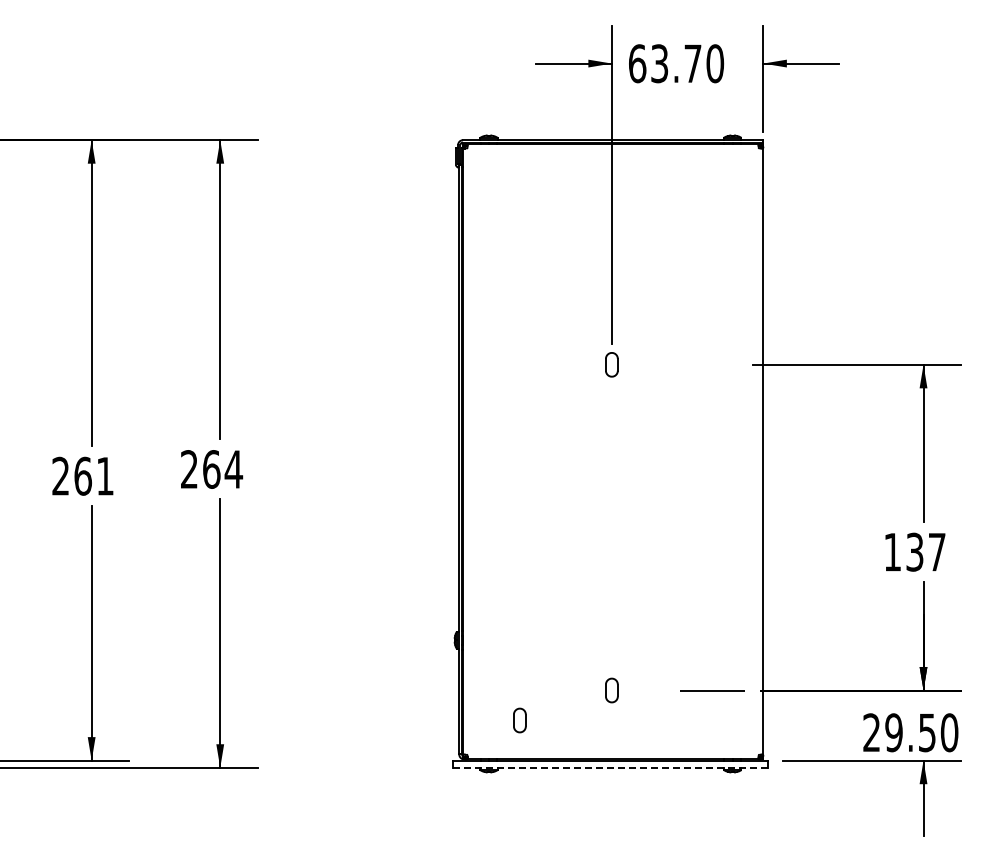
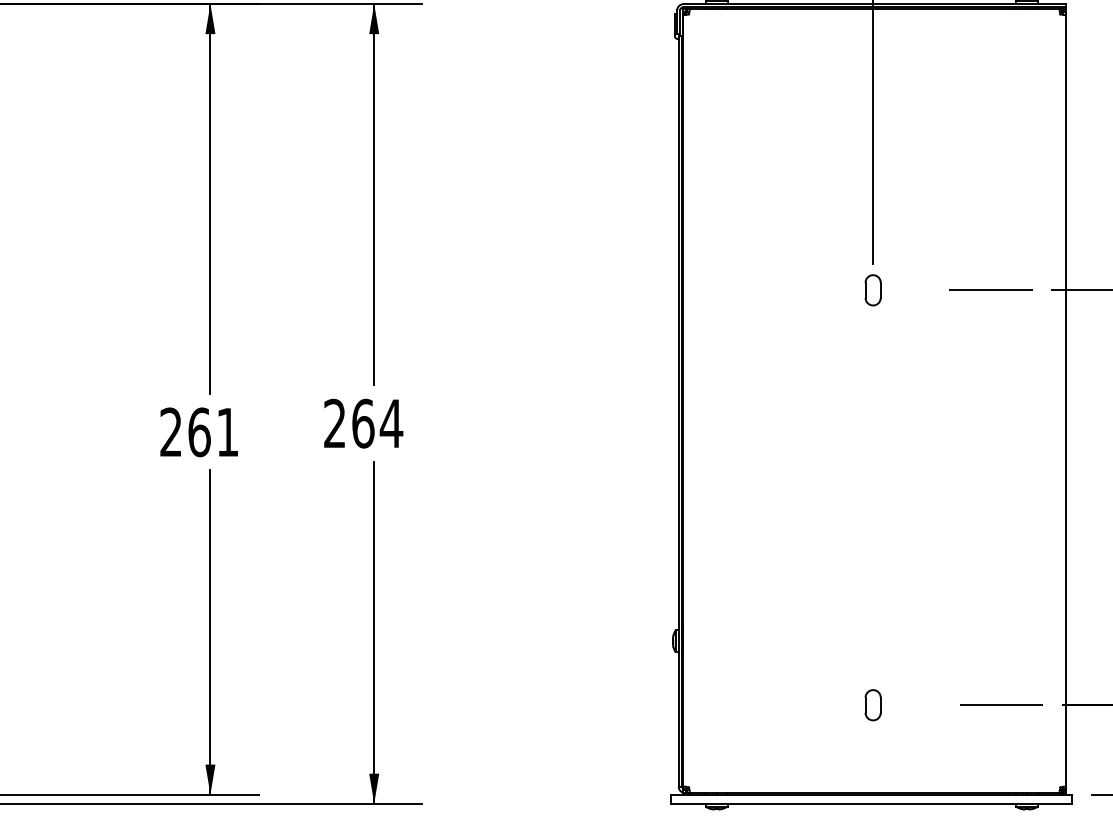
line: (704, 364) -> (991, 289), added
part: (519, 720) -> (755, 743), removed
line: (610, 767) -> (871, 803), dashed -> solid

